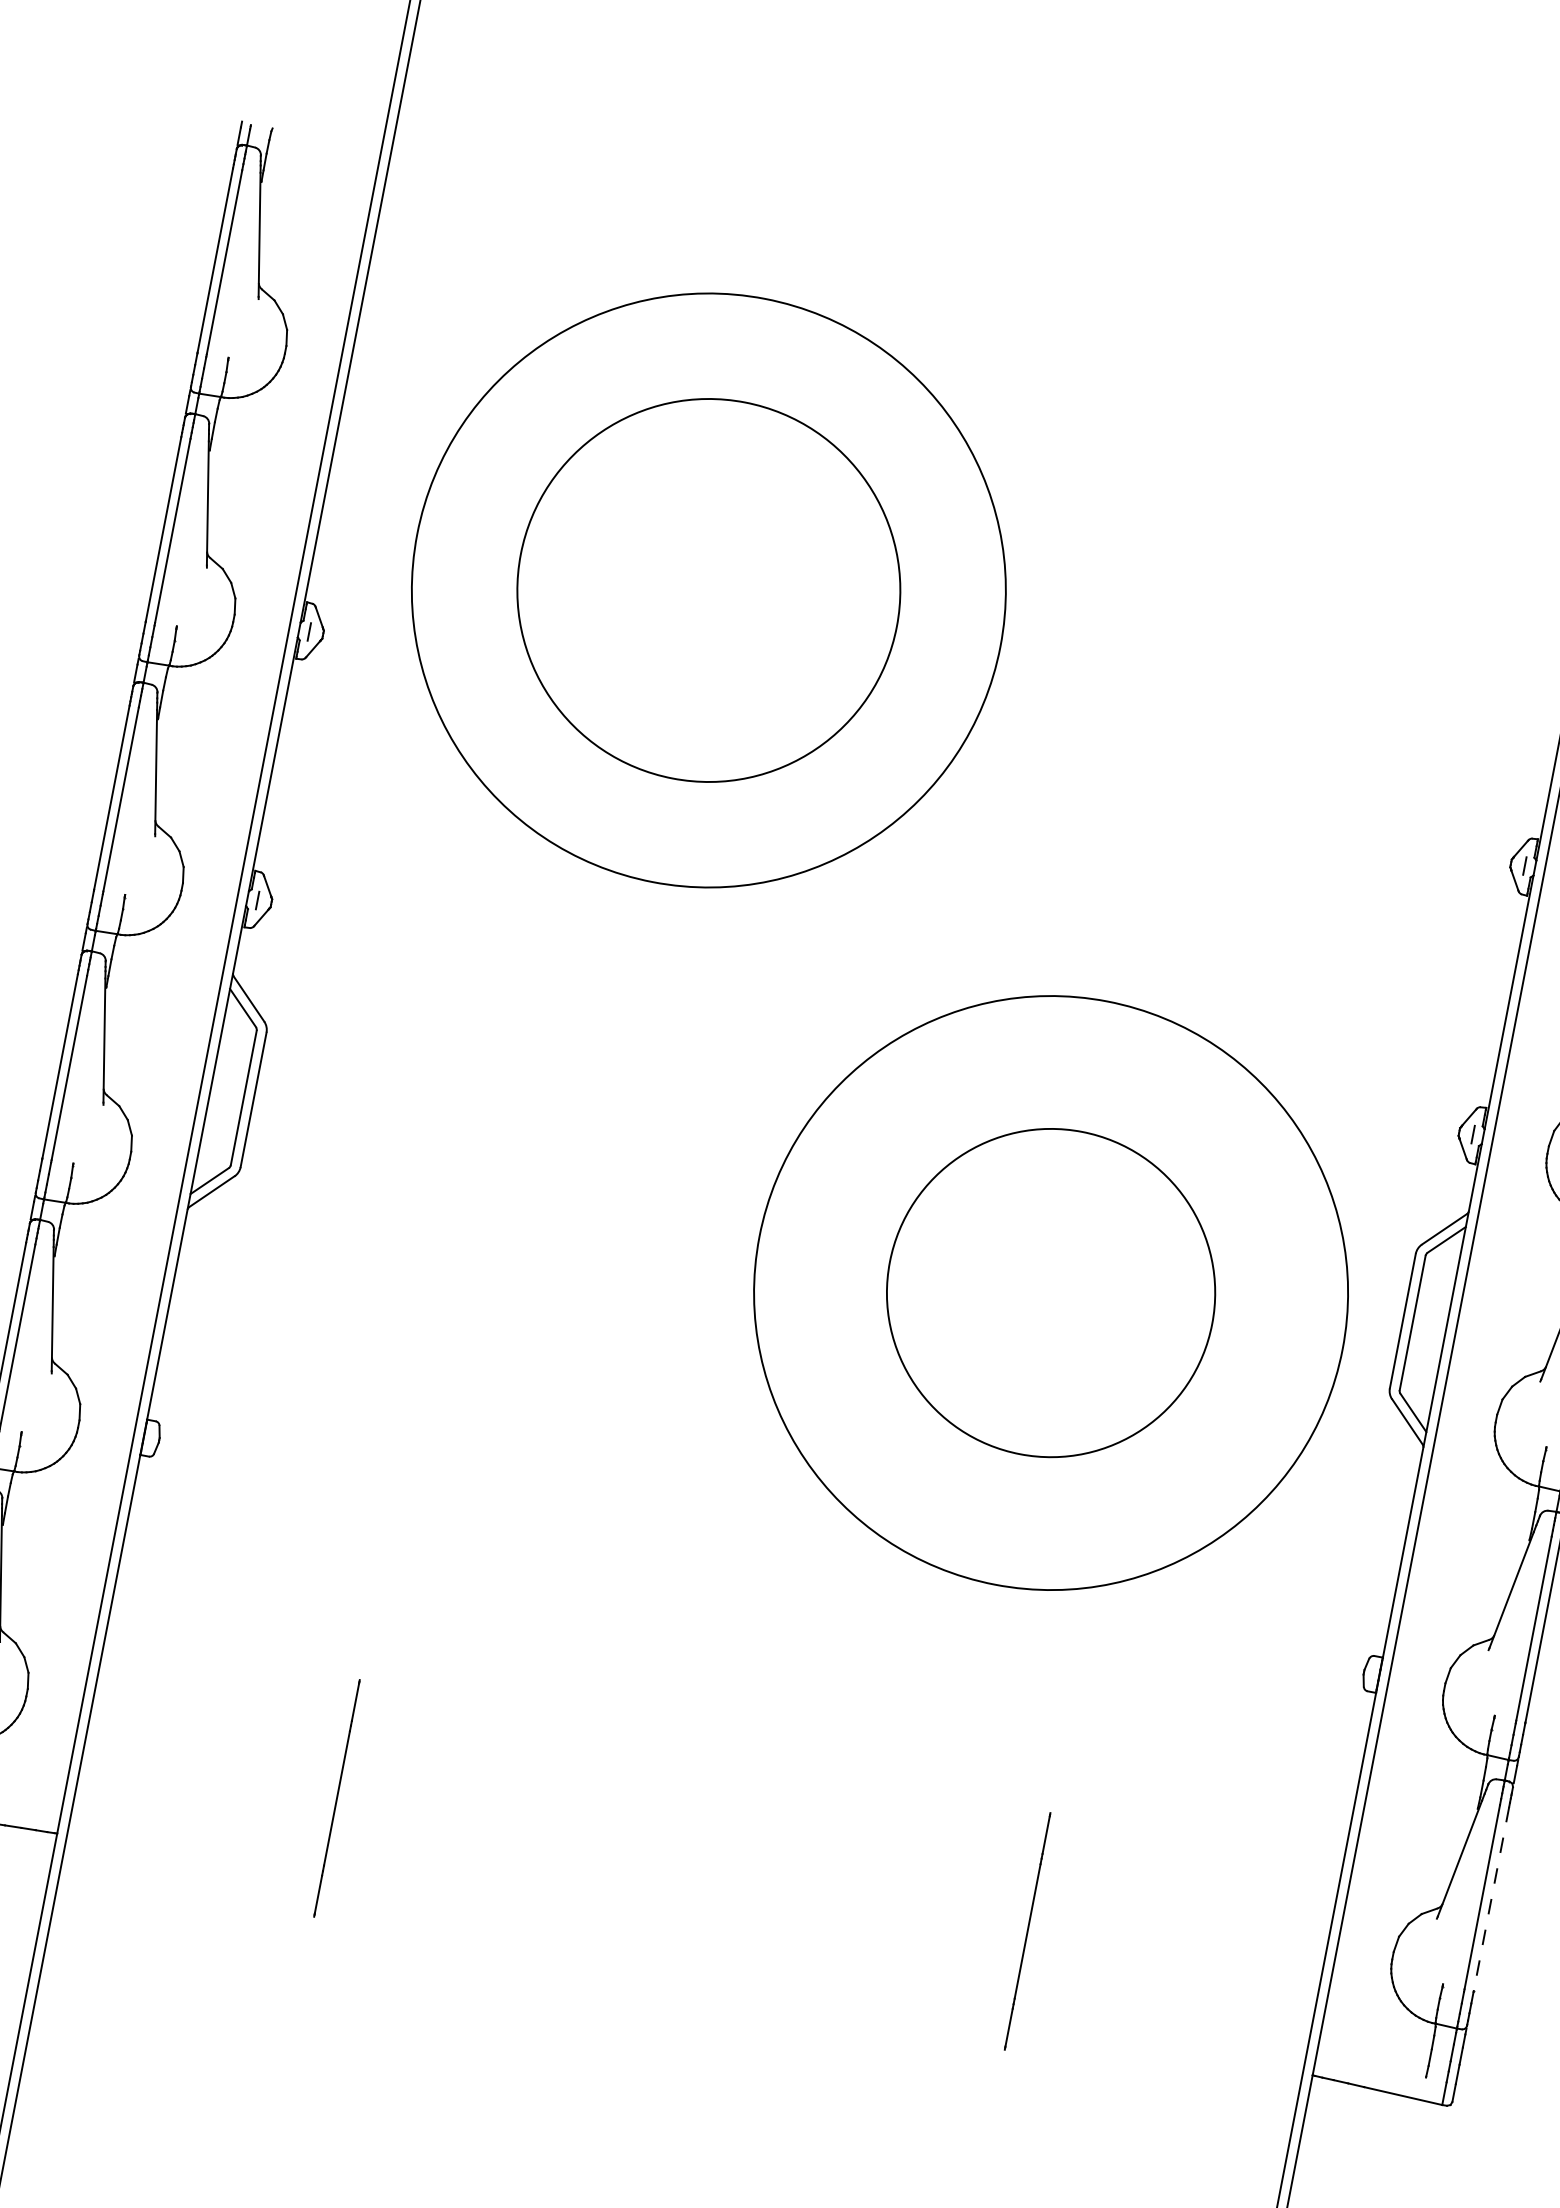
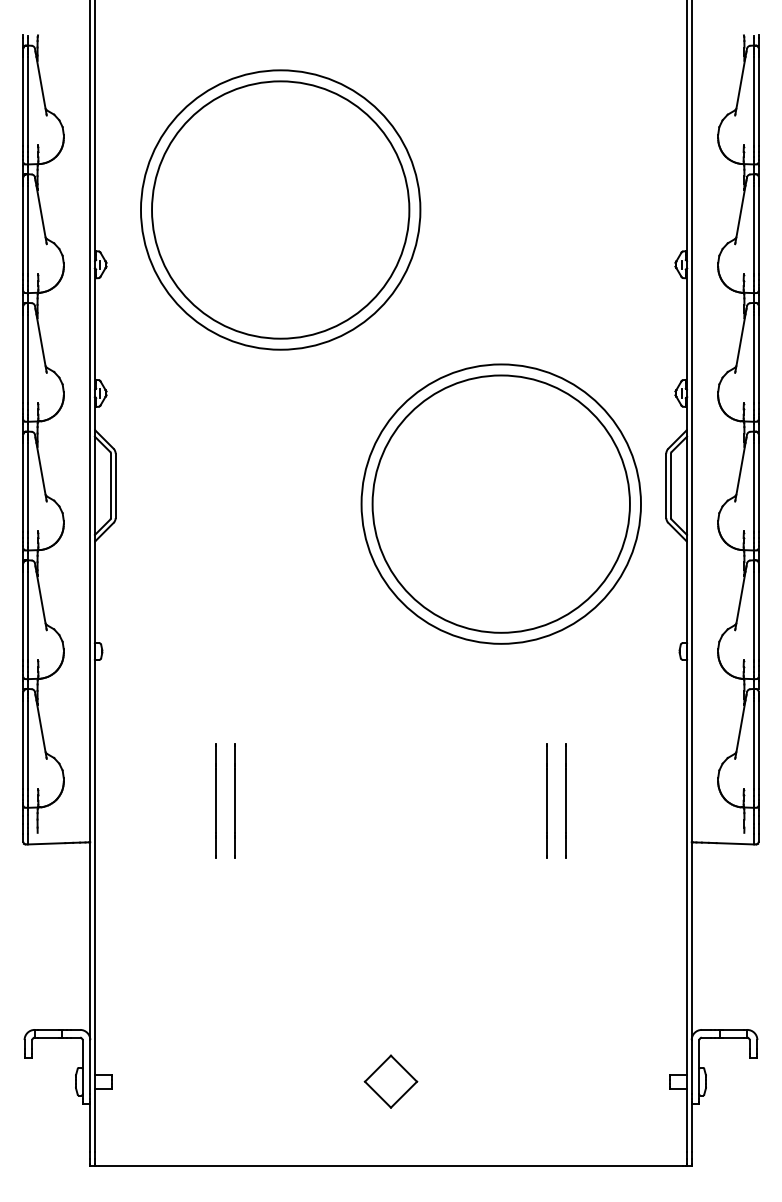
circle: (708, 589) -> (280, 209), size x1.43
circle: (1049, 1291) -> (500, 503), size x1.67
line: (375, 1804) -> (234, 800), added
line: (1490, 1900) -> (758, 745), dashed -> solid
line: (1065, 1937) -> (565, 800), added

